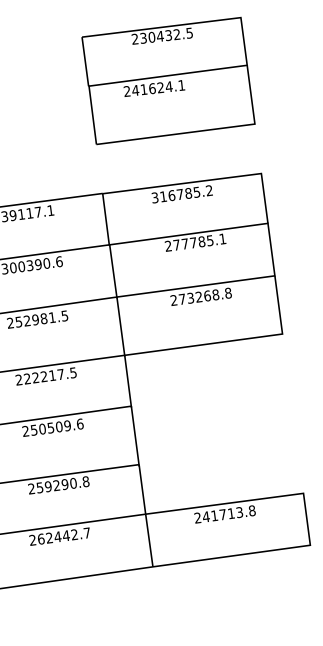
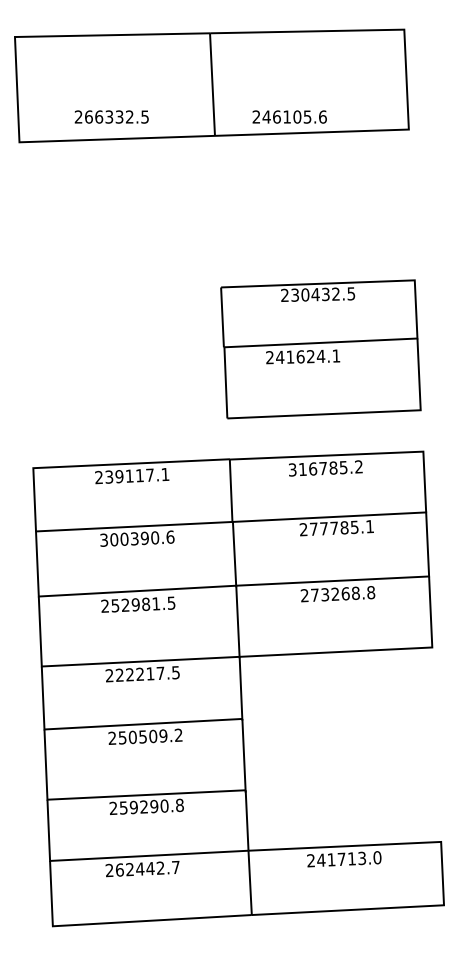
text: (168, 81) -> (320, 349), moved
text: (79, 423) -> (178, 734), 250509.6 -> 250509.2
text: (252, 510) -> (377, 857), 241713.8 -> 241713.0

